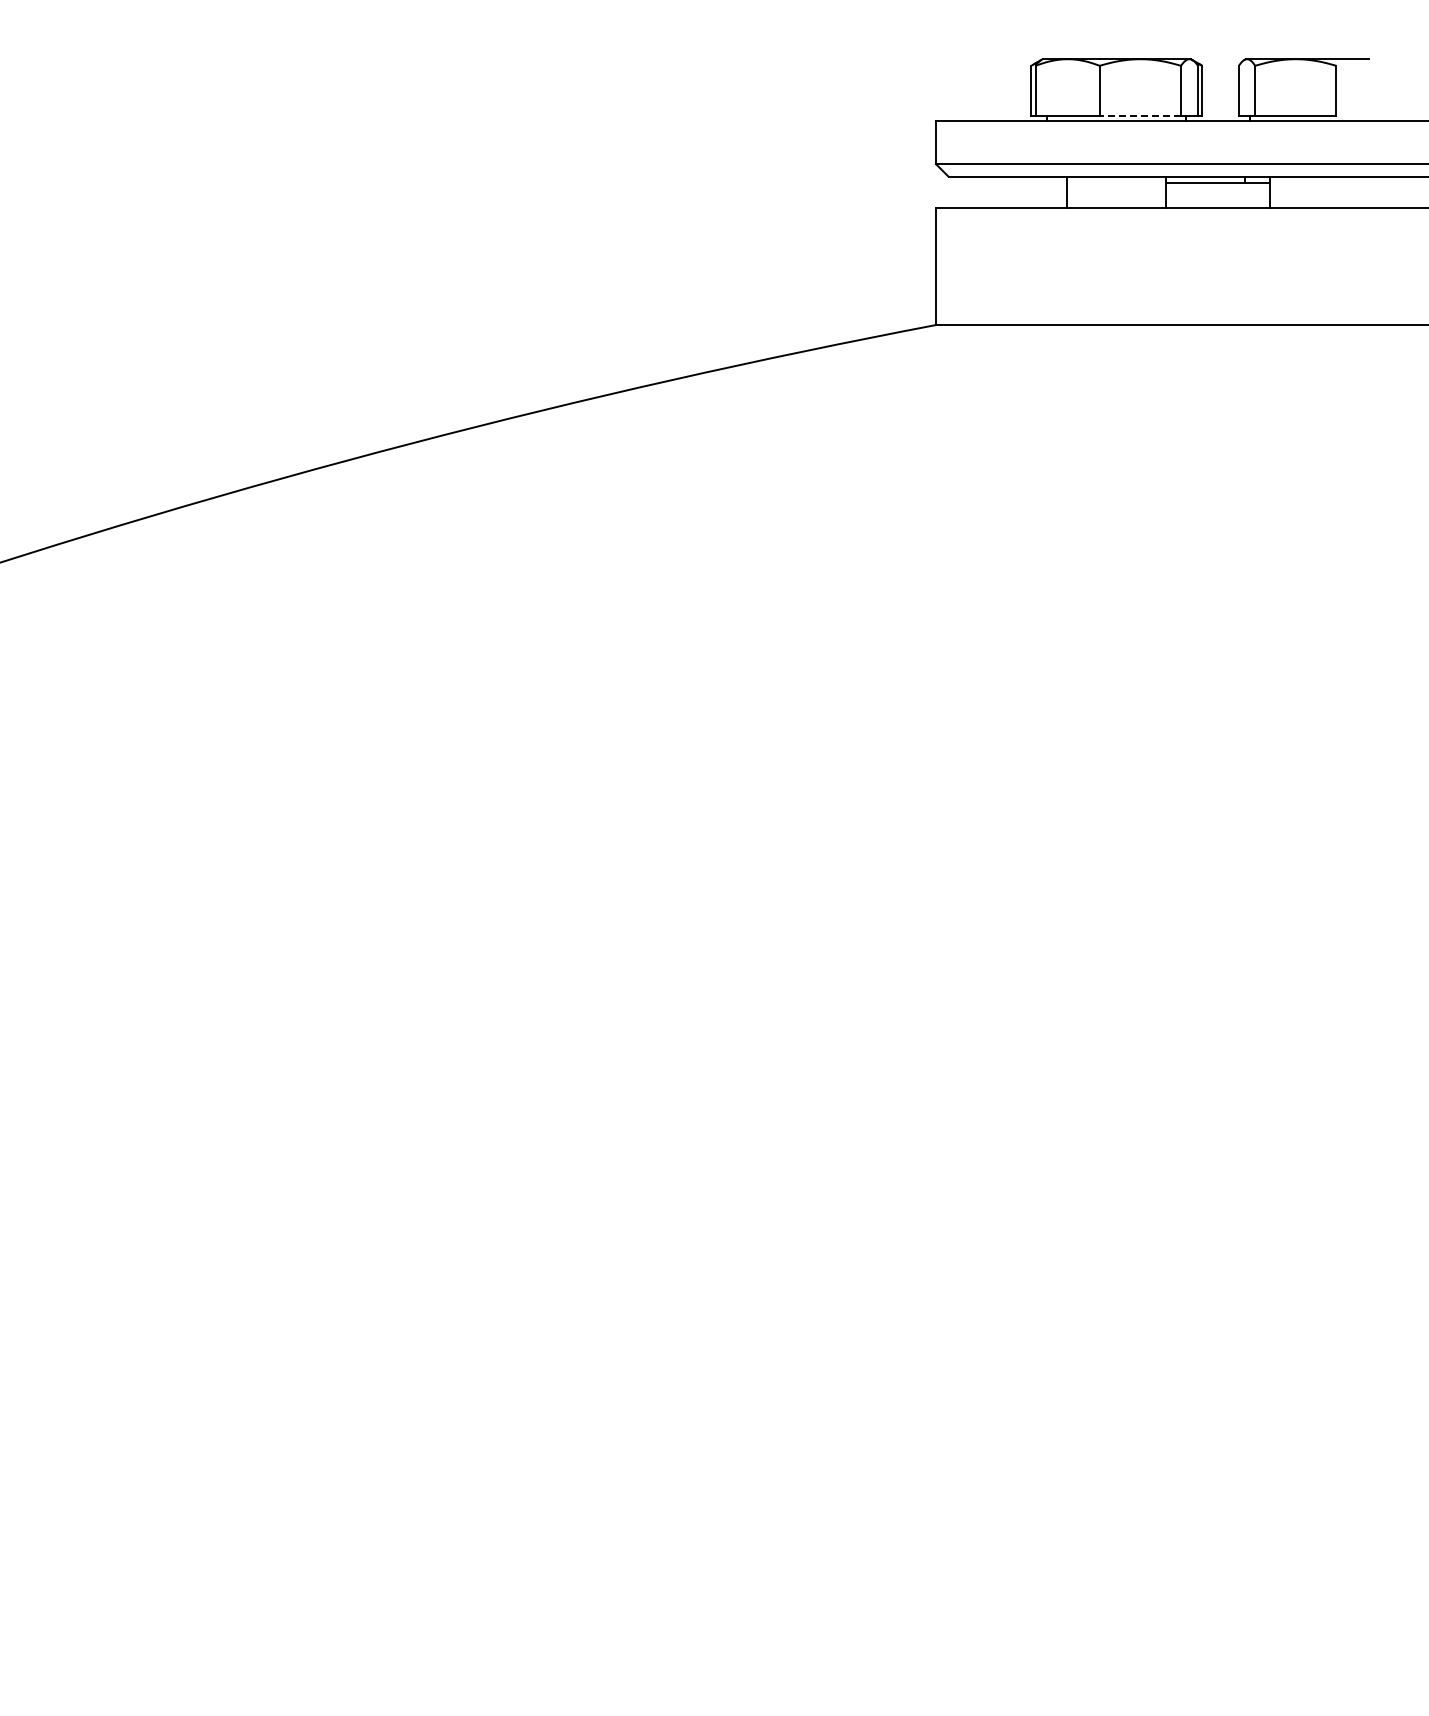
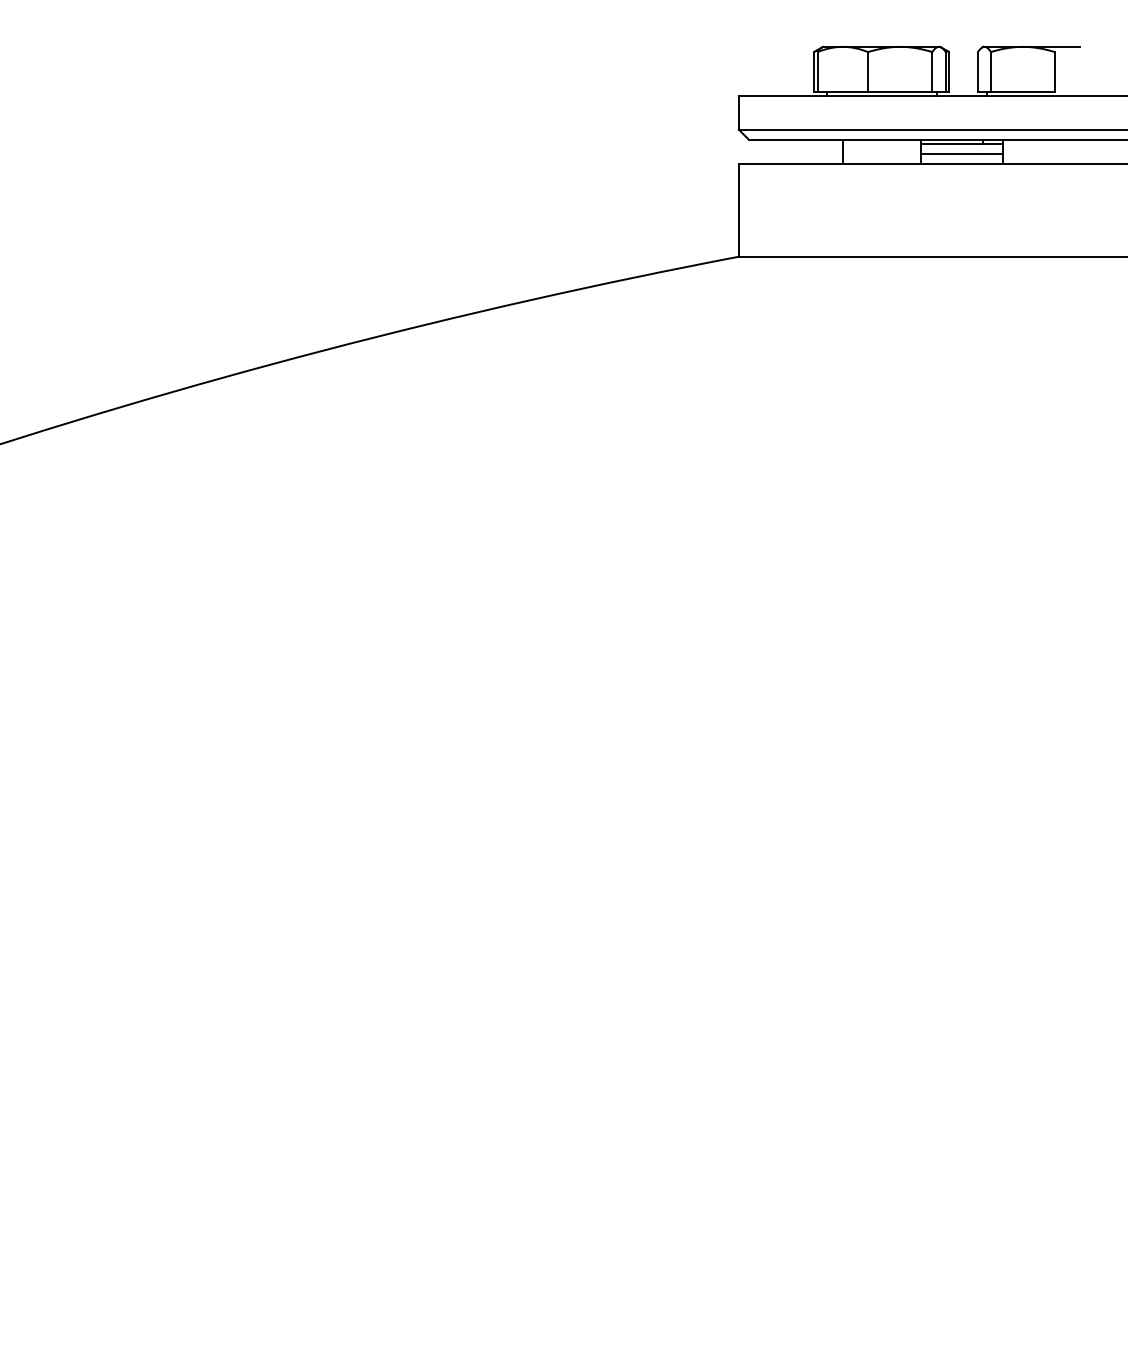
line: (1140, 116) -> (900, 92), dashed -> solid
line: (1218, 195) -> (961, 154), added

